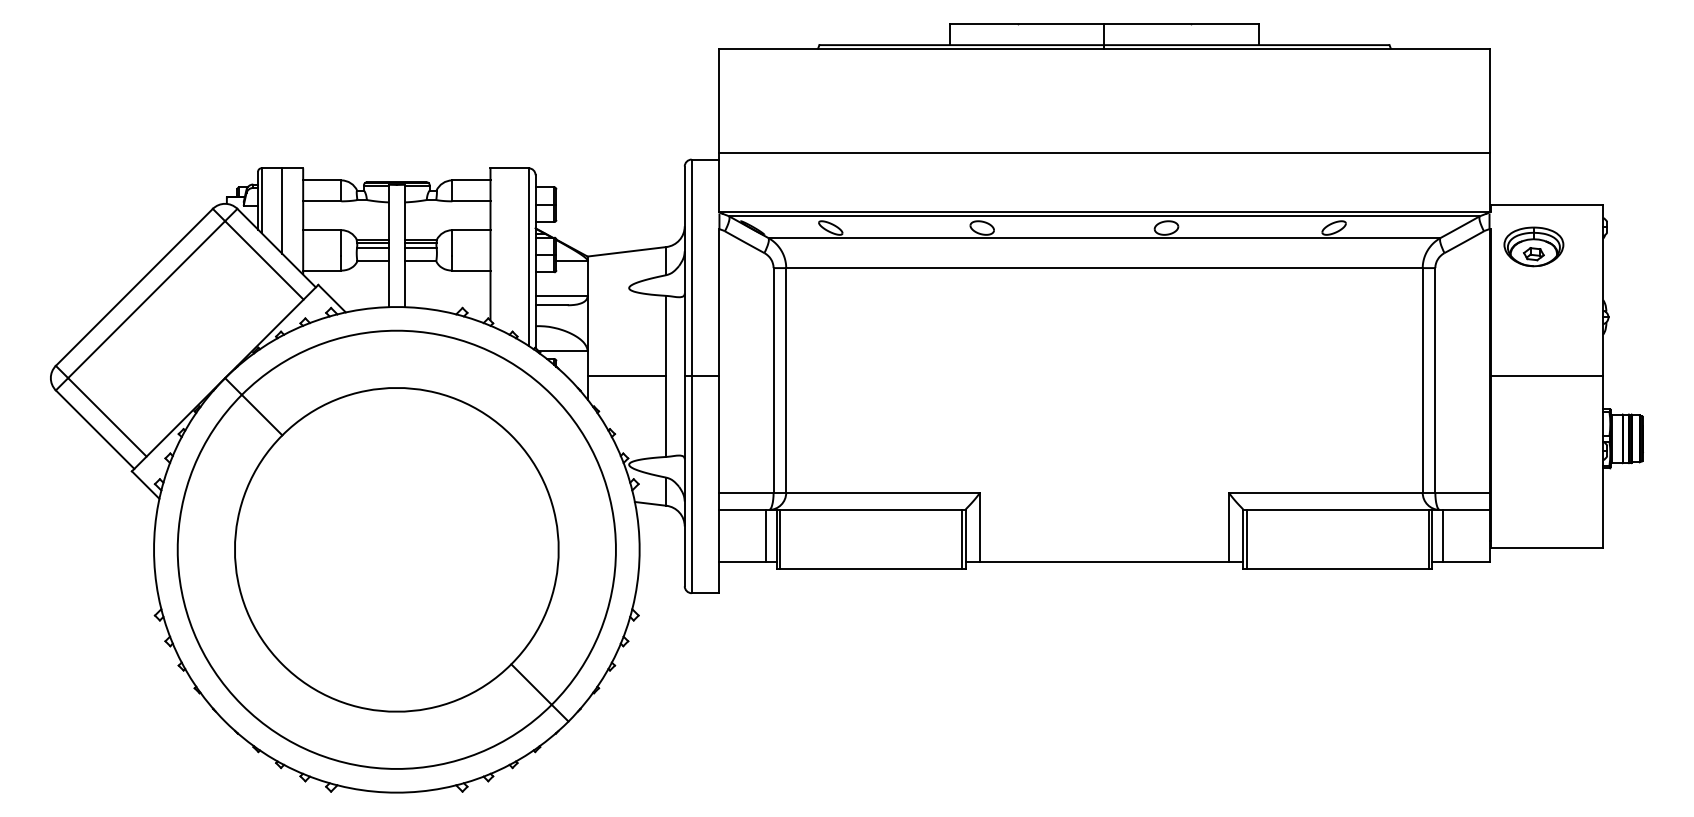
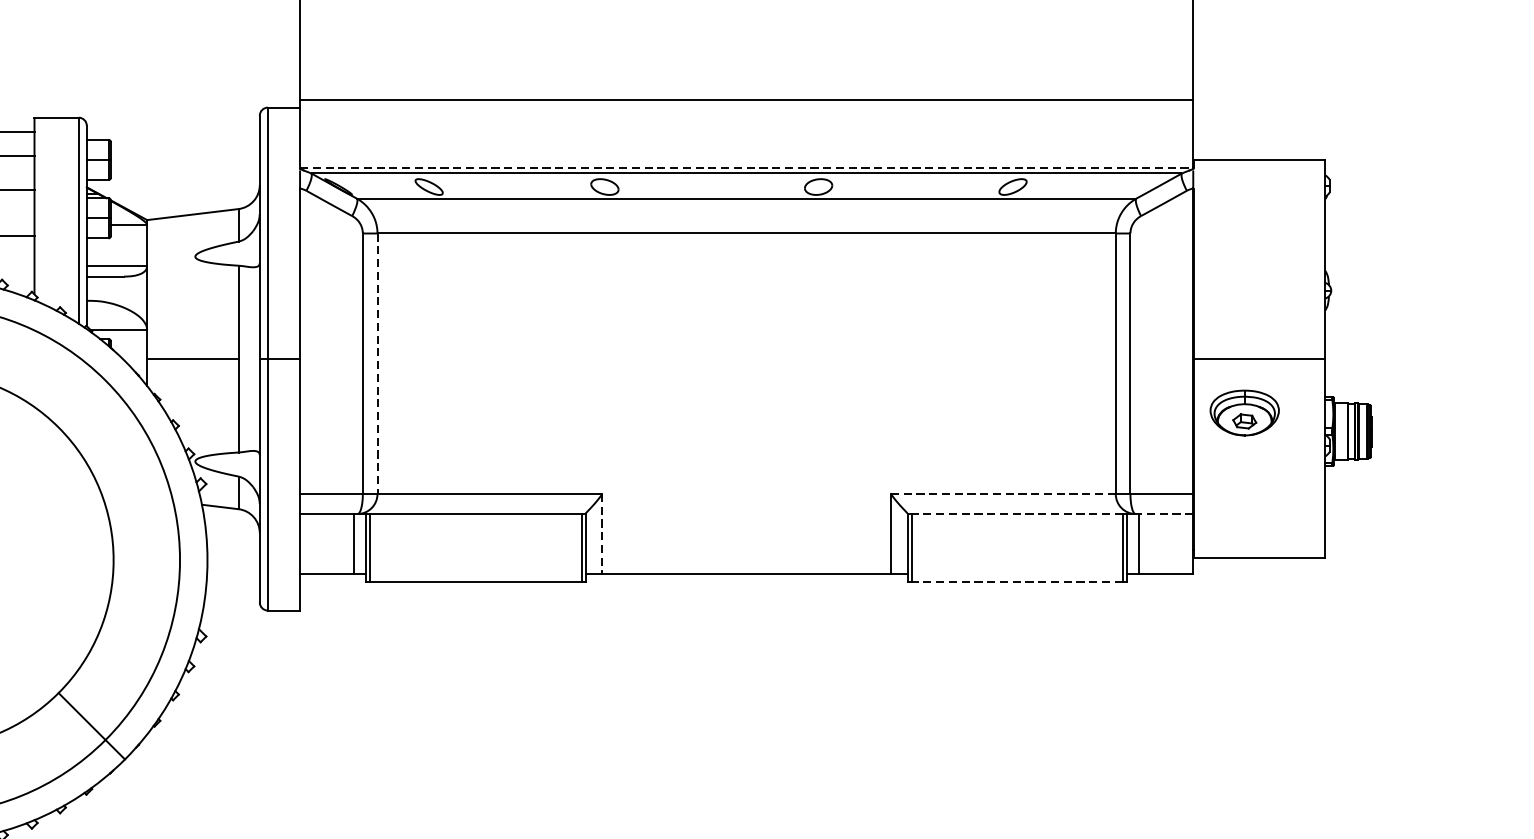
line: (1104, 211) -> (746, 167), solid -> dashed
part: (1533, 246) -> (1244, 412), moved
line: (786, 380) -> (377, 363), solid -> dashed
line: (1325, 492) -> (1003, 493), solid -> dashed
line: (1337, 509) -> (1016, 513), solid -> dashed
line: (1465, 509) -> (1165, 513), solid -> dashed
line: (980, 527) -> (602, 534), solid -> dashed
line: (1337, 568) -> (1016, 581), solid -> dashed

